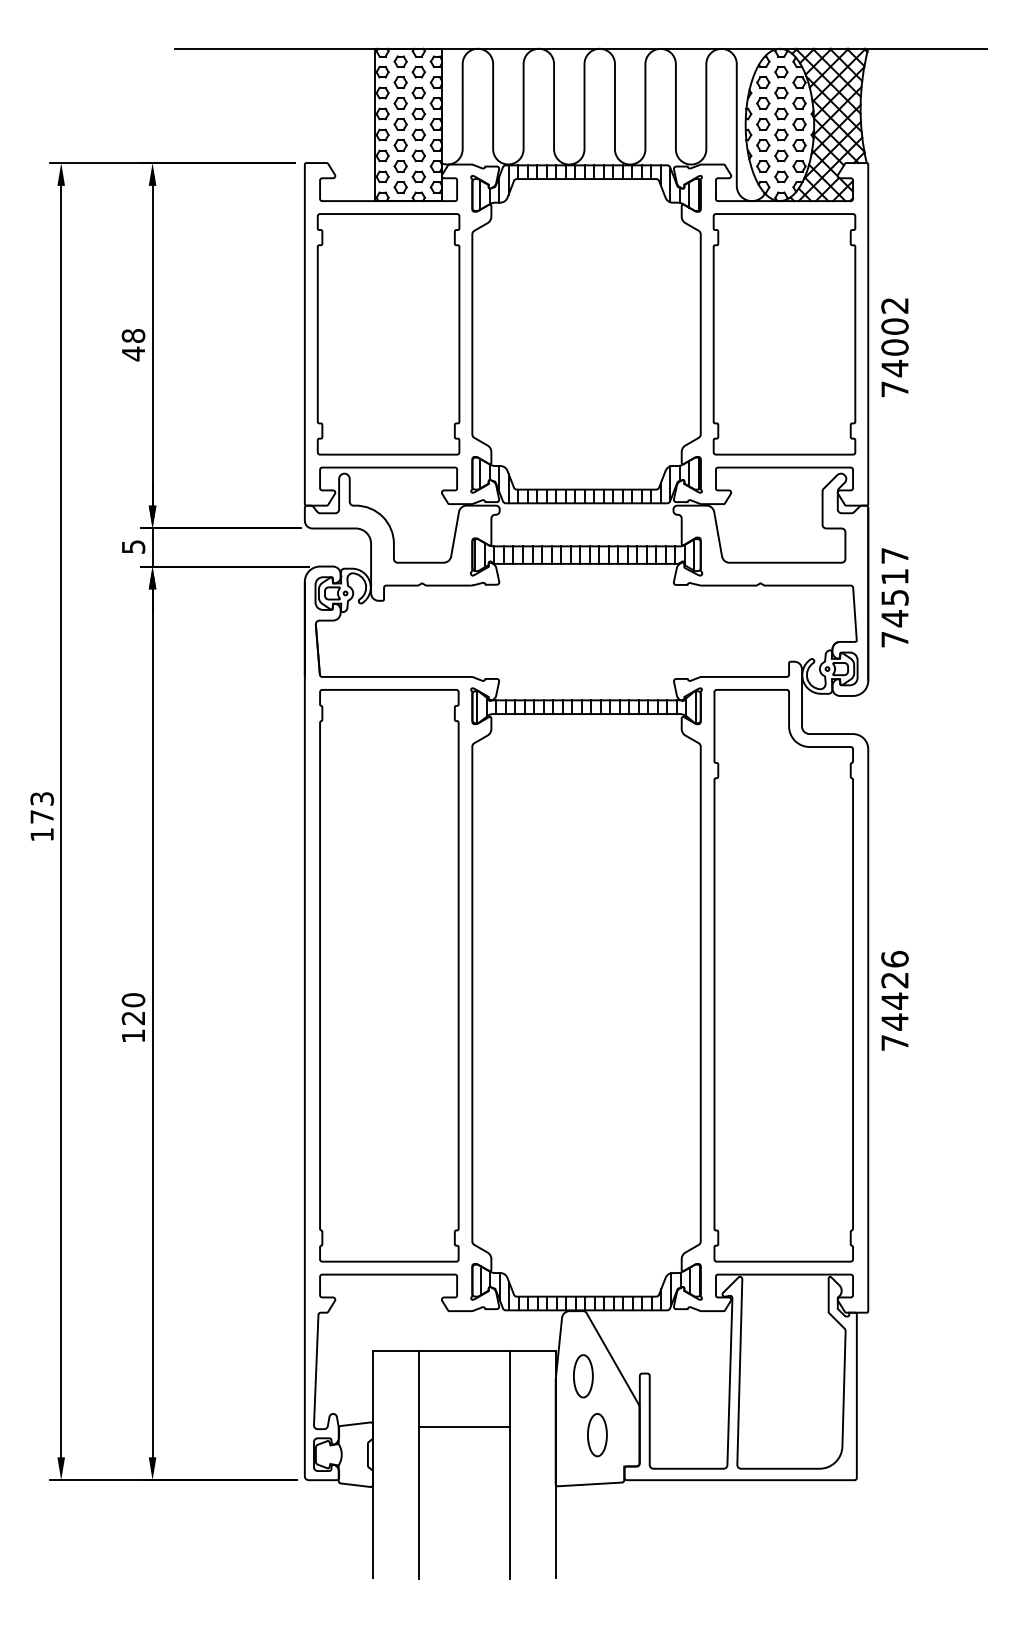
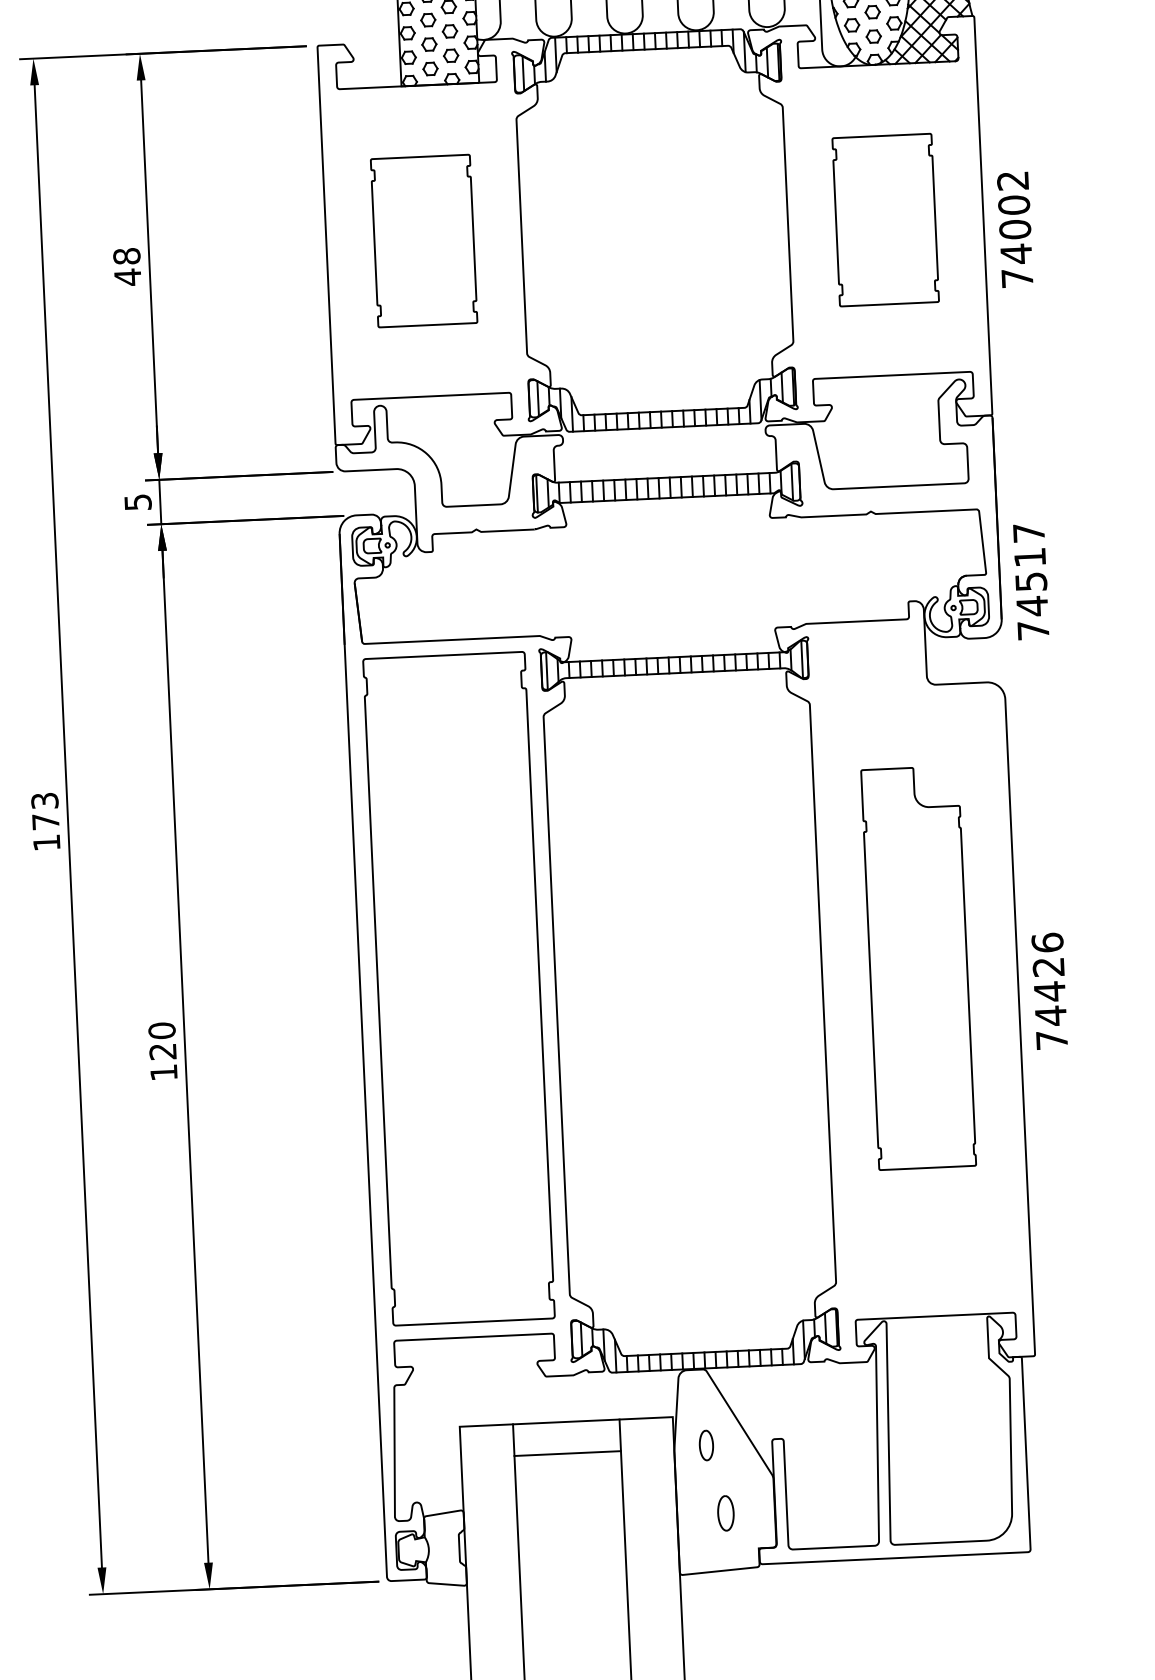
part: (388, 334) -> (424, 241), size x0.6
part: (784, 334) -> (885, 220), size x0.6
text: (894, 597) -> (1030, 581), moved
part: (783, 975) -> (918, 967), size x0.6
part: (583, 1376) -> (706, 1445), size x0.6
line: (464, 1426) -> (567, 1453), moved
part: (597, 1435) -> (725, 1513), size x0.7

